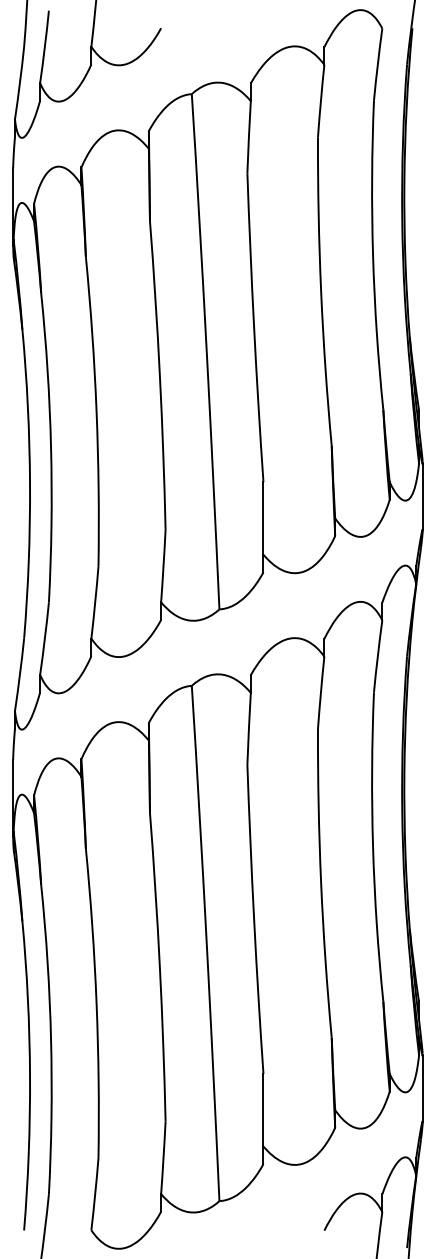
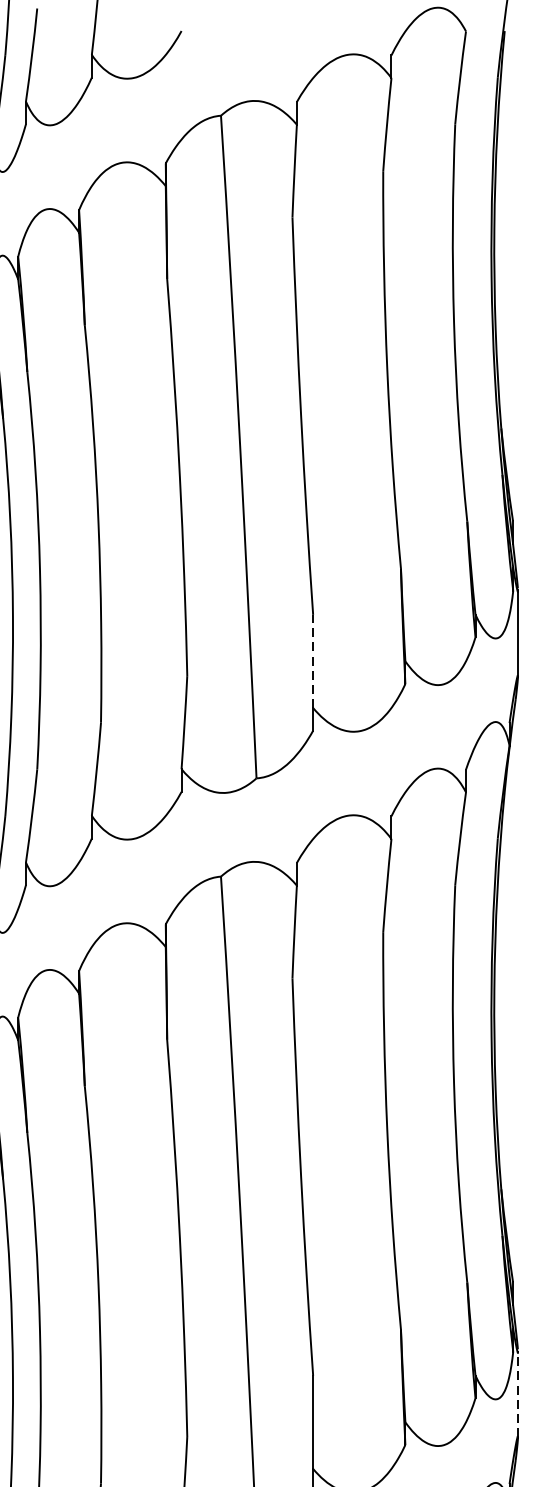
line: (263, 518) -> (313, 661), solid -> dashed
line: (422, 1087) -> (517, 1393), solid -> dashed

